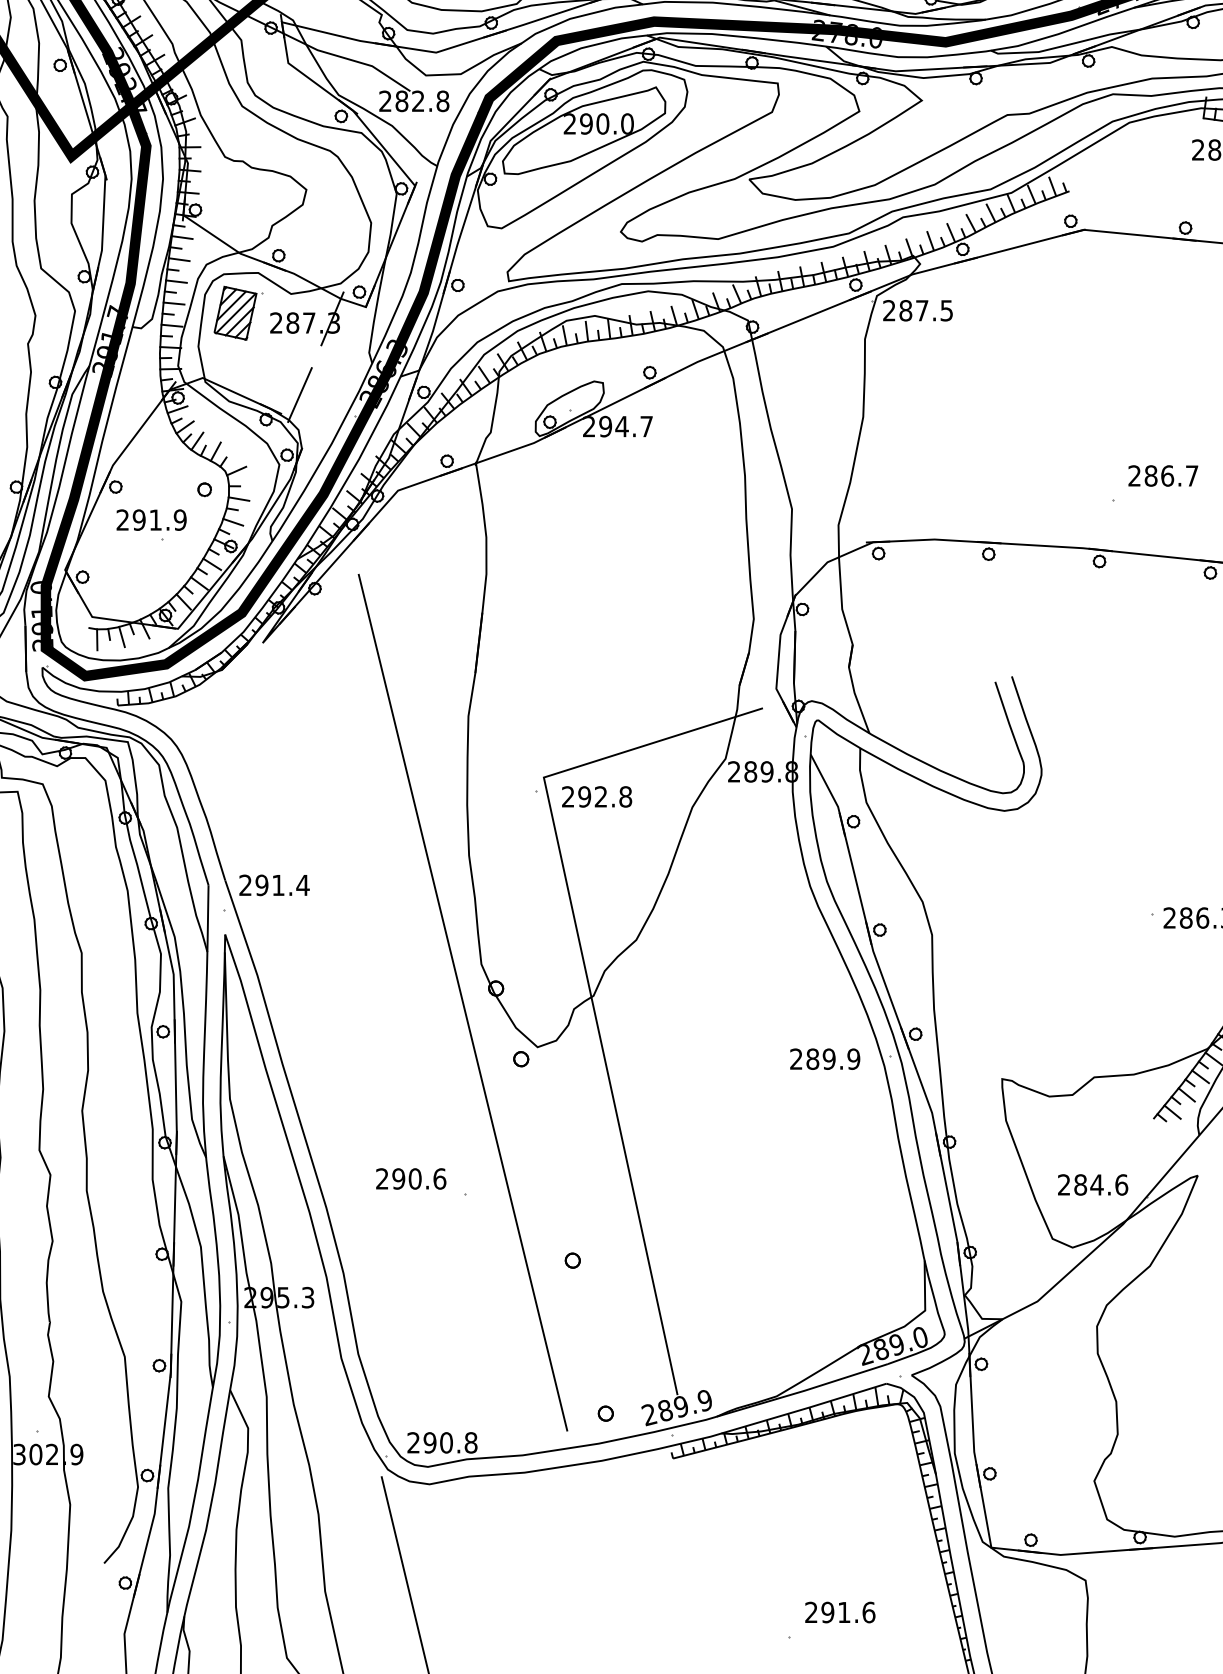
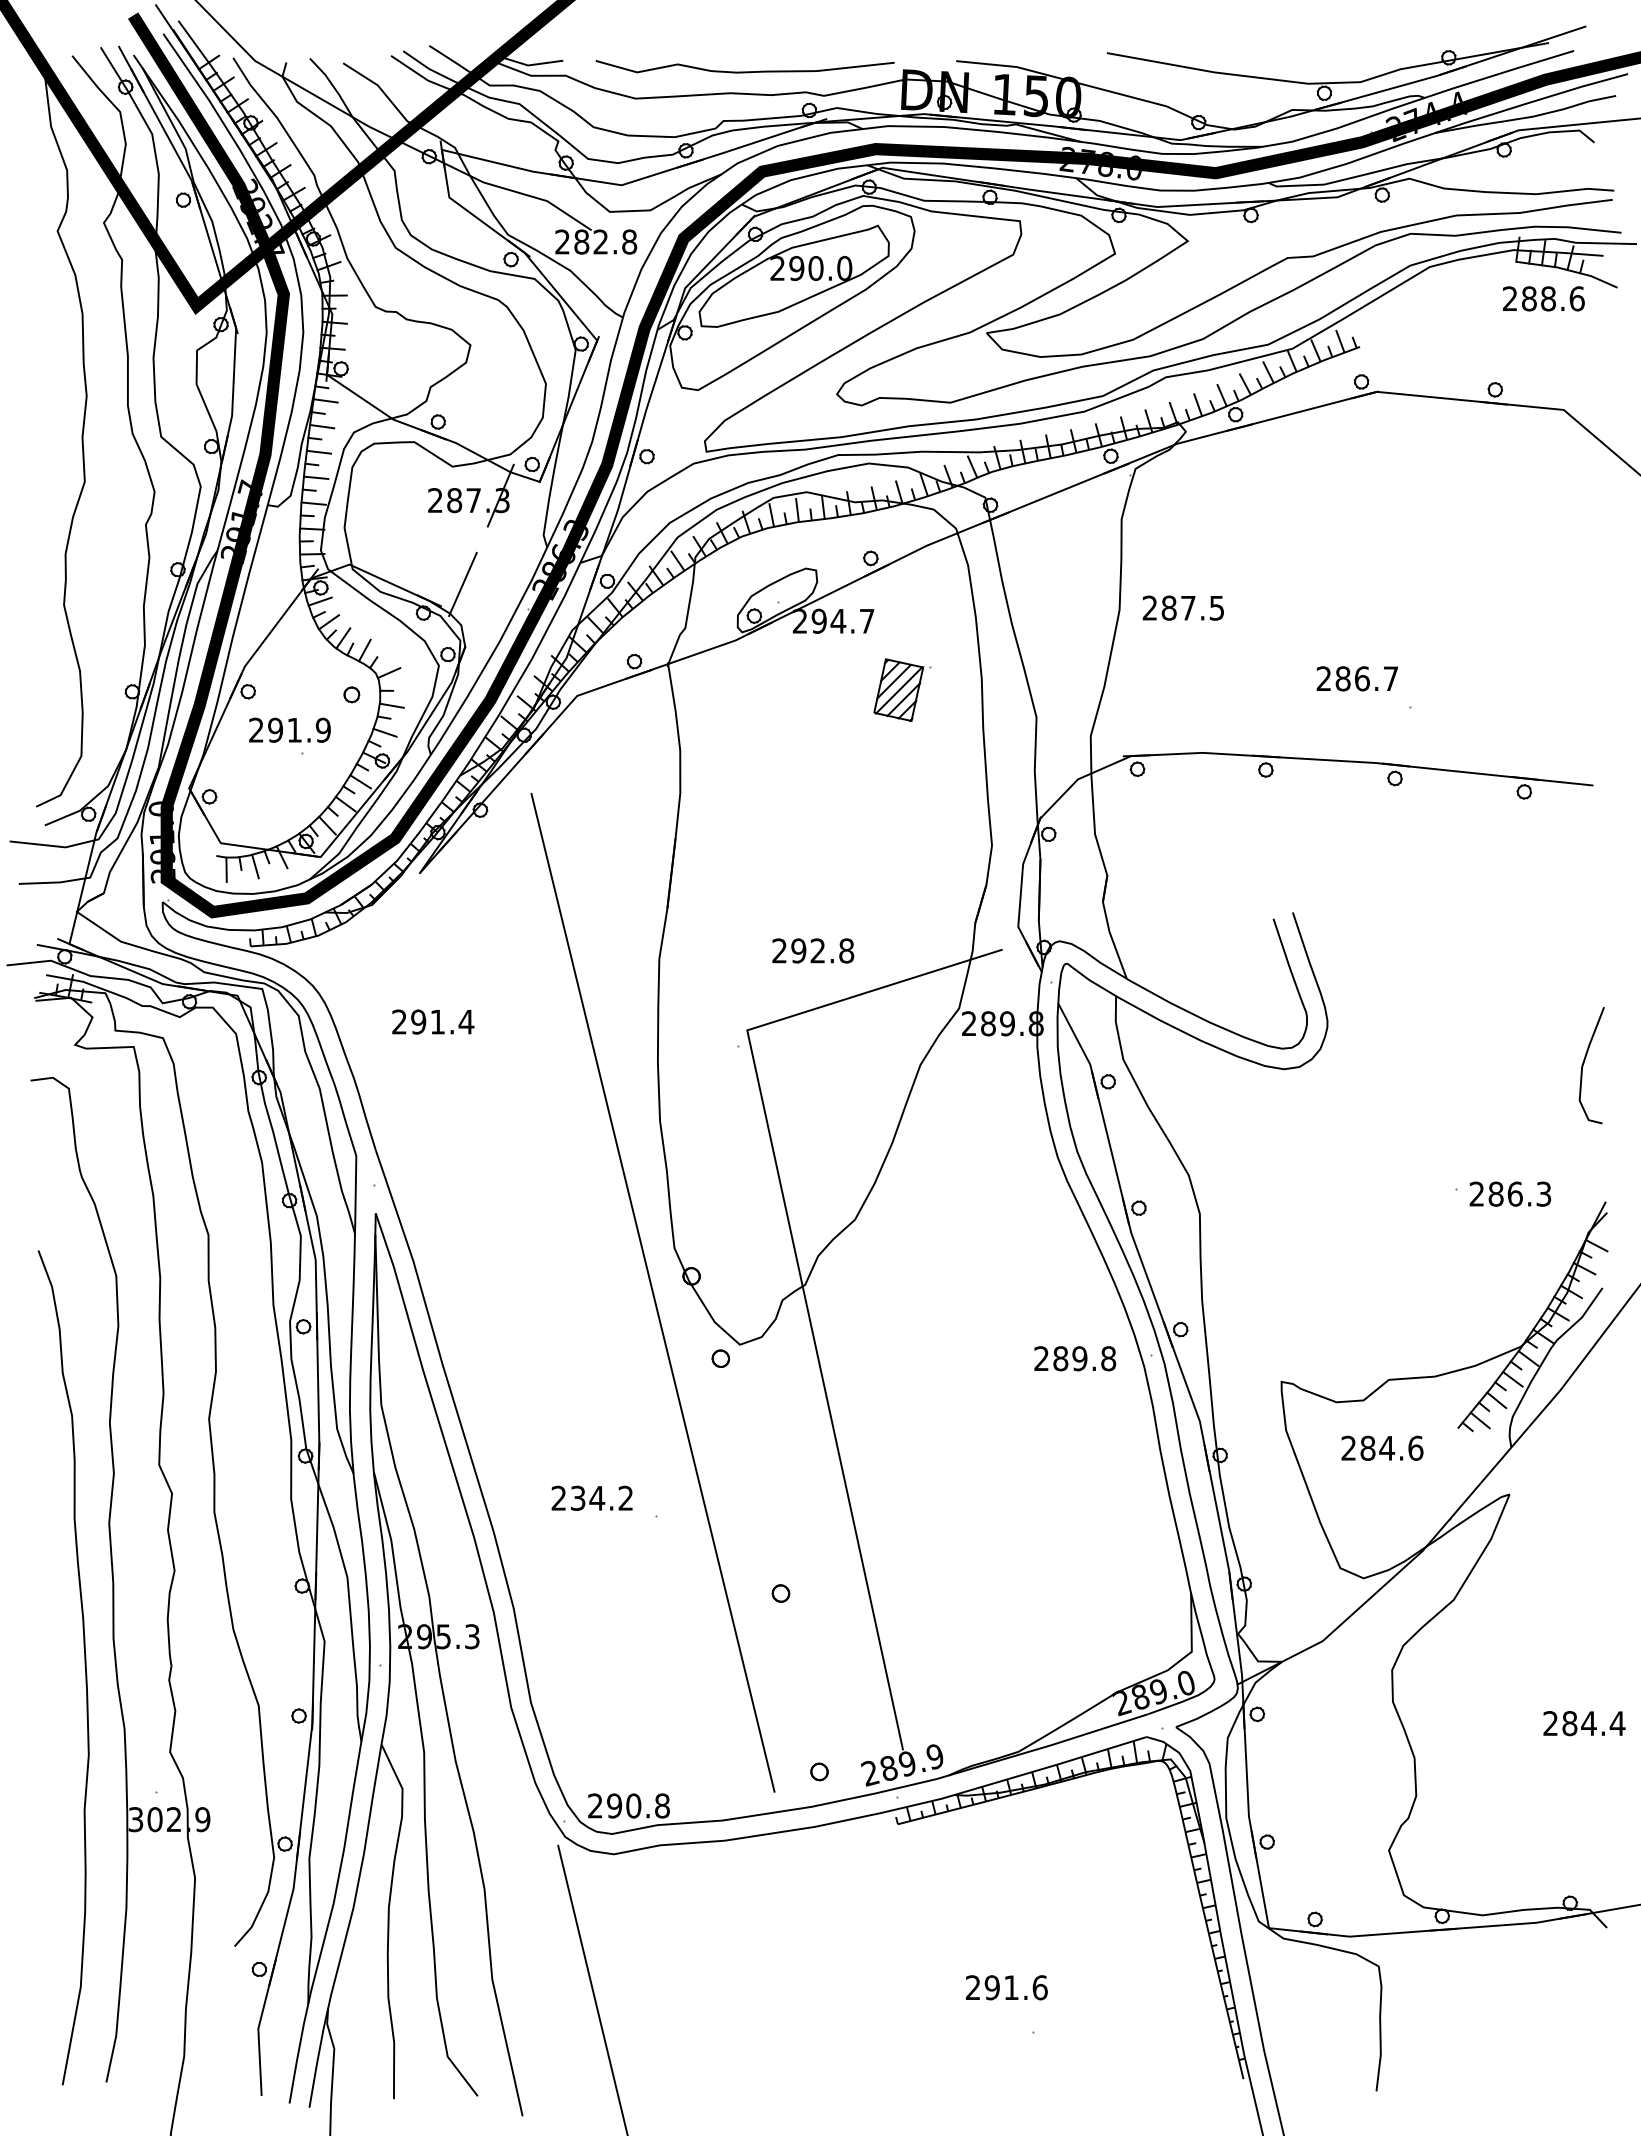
text: (917, 310) -> (1182, 607), moved
part: (238, 312) -> (902, 689), moved
text: (1162, 475) -> (1356, 678), moved
text: (597, 796) -> (813, 950), moved
text: (274, 884) -> (433, 1021), moved
text: (853, 1059) -> (1108, 1358), 289.9 -> 289.8
text: (418, 1178) -> (601, 1497), 290.6 -> 234.2
text: (1093, 1184) -> (1382, 1447), moved
text: (840, 1612) -> (1006, 1987), moved

